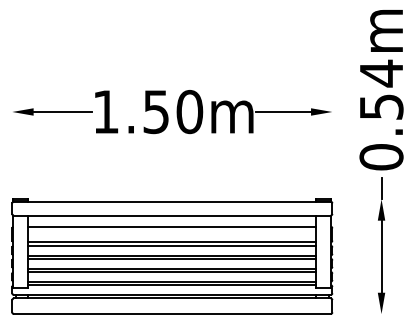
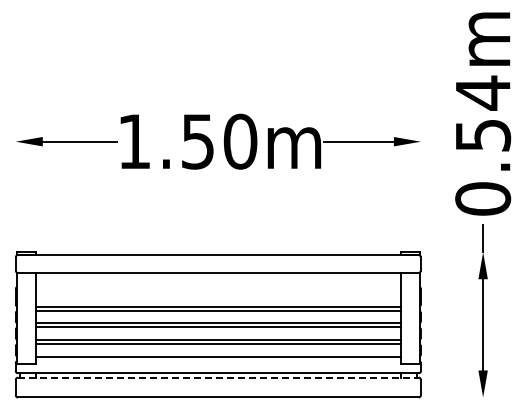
line: (172, 226) -> (218, 286), removed
line: (172, 284) -> (218, 360), removed
line: (172, 298) -> (218, 377), solid -> dashed

